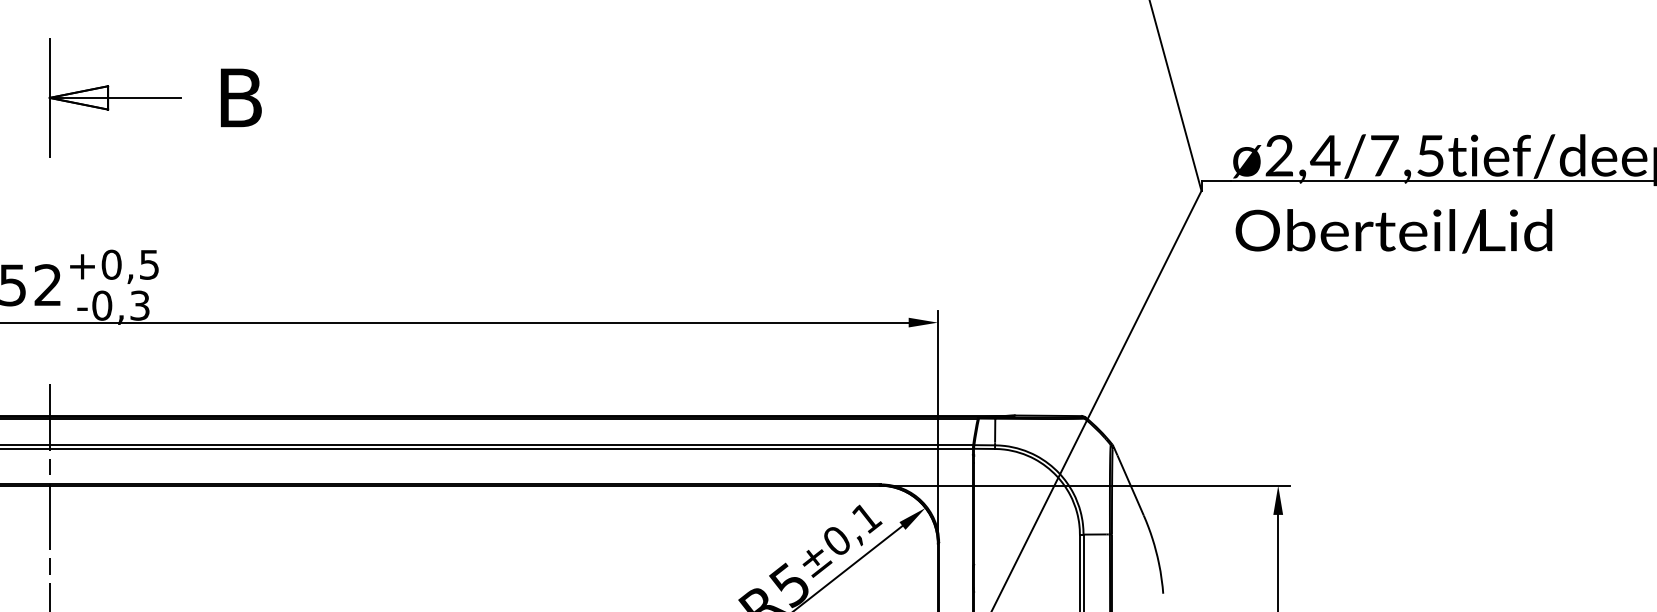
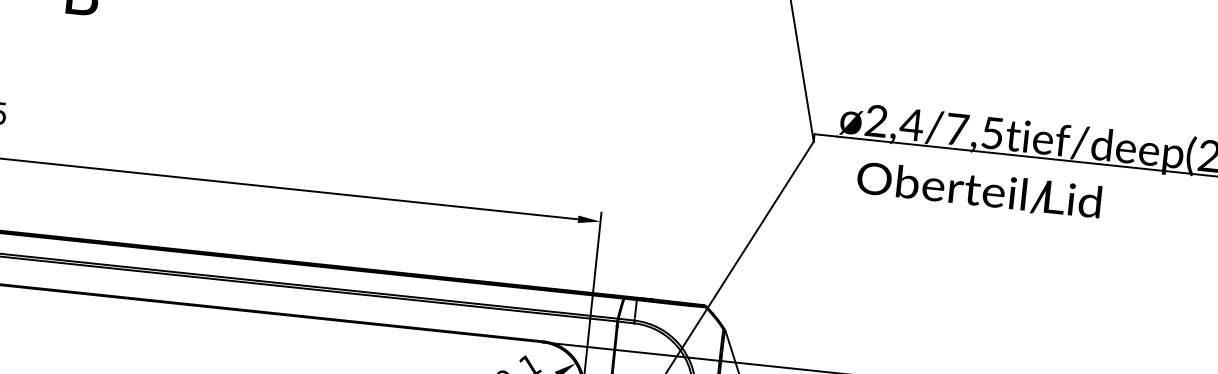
text: (1393, 231) -> (978, 190), moved

